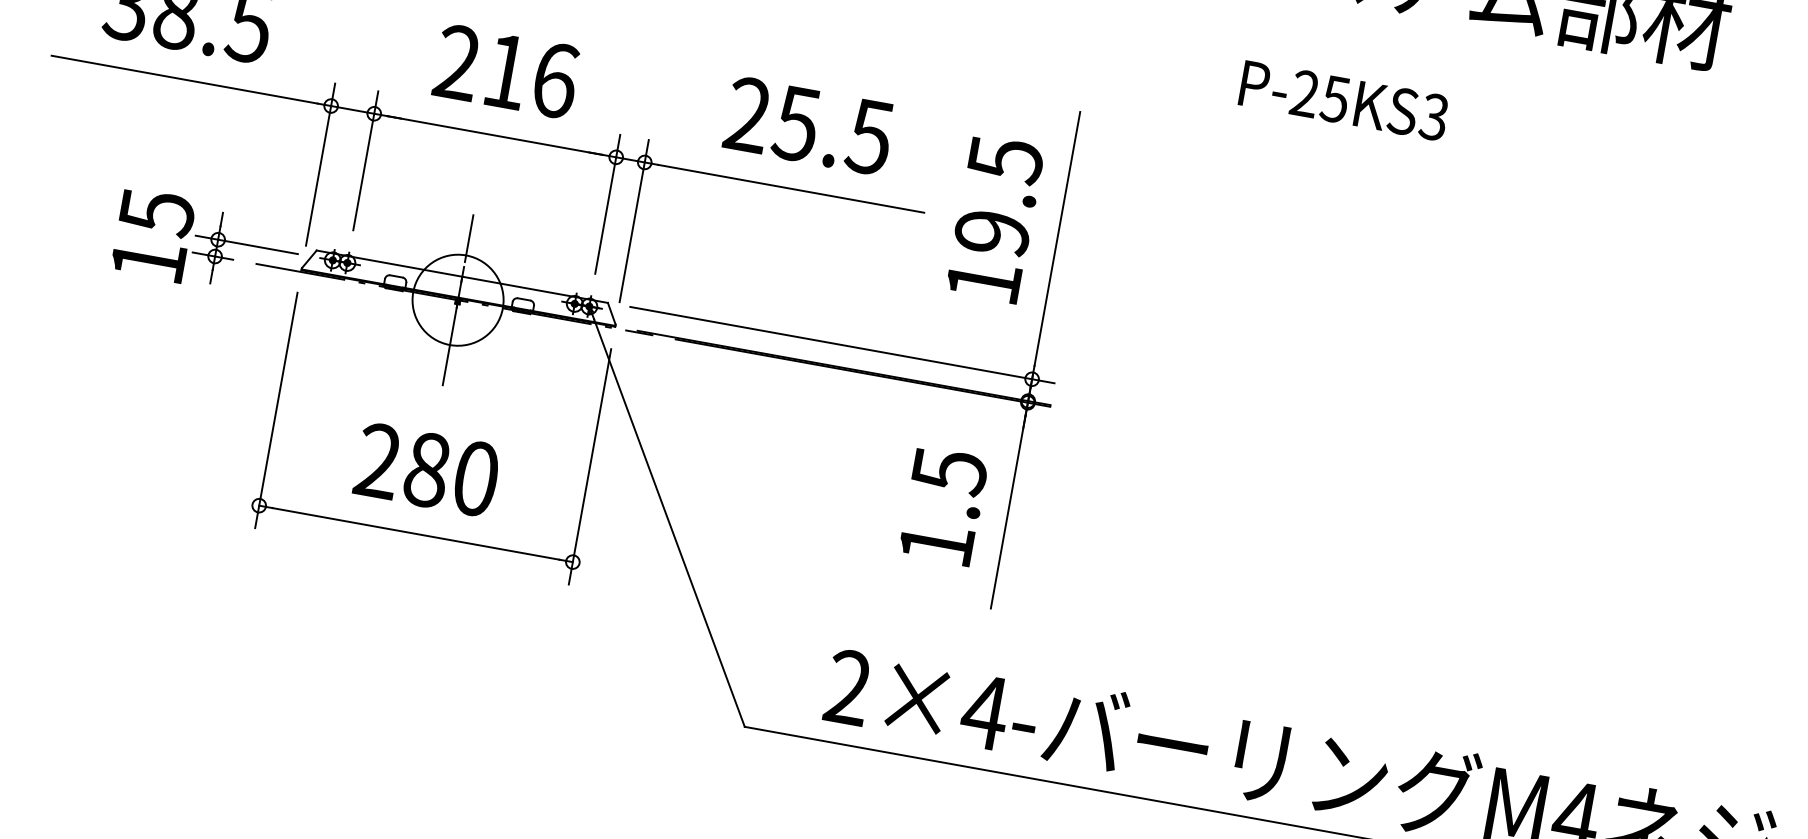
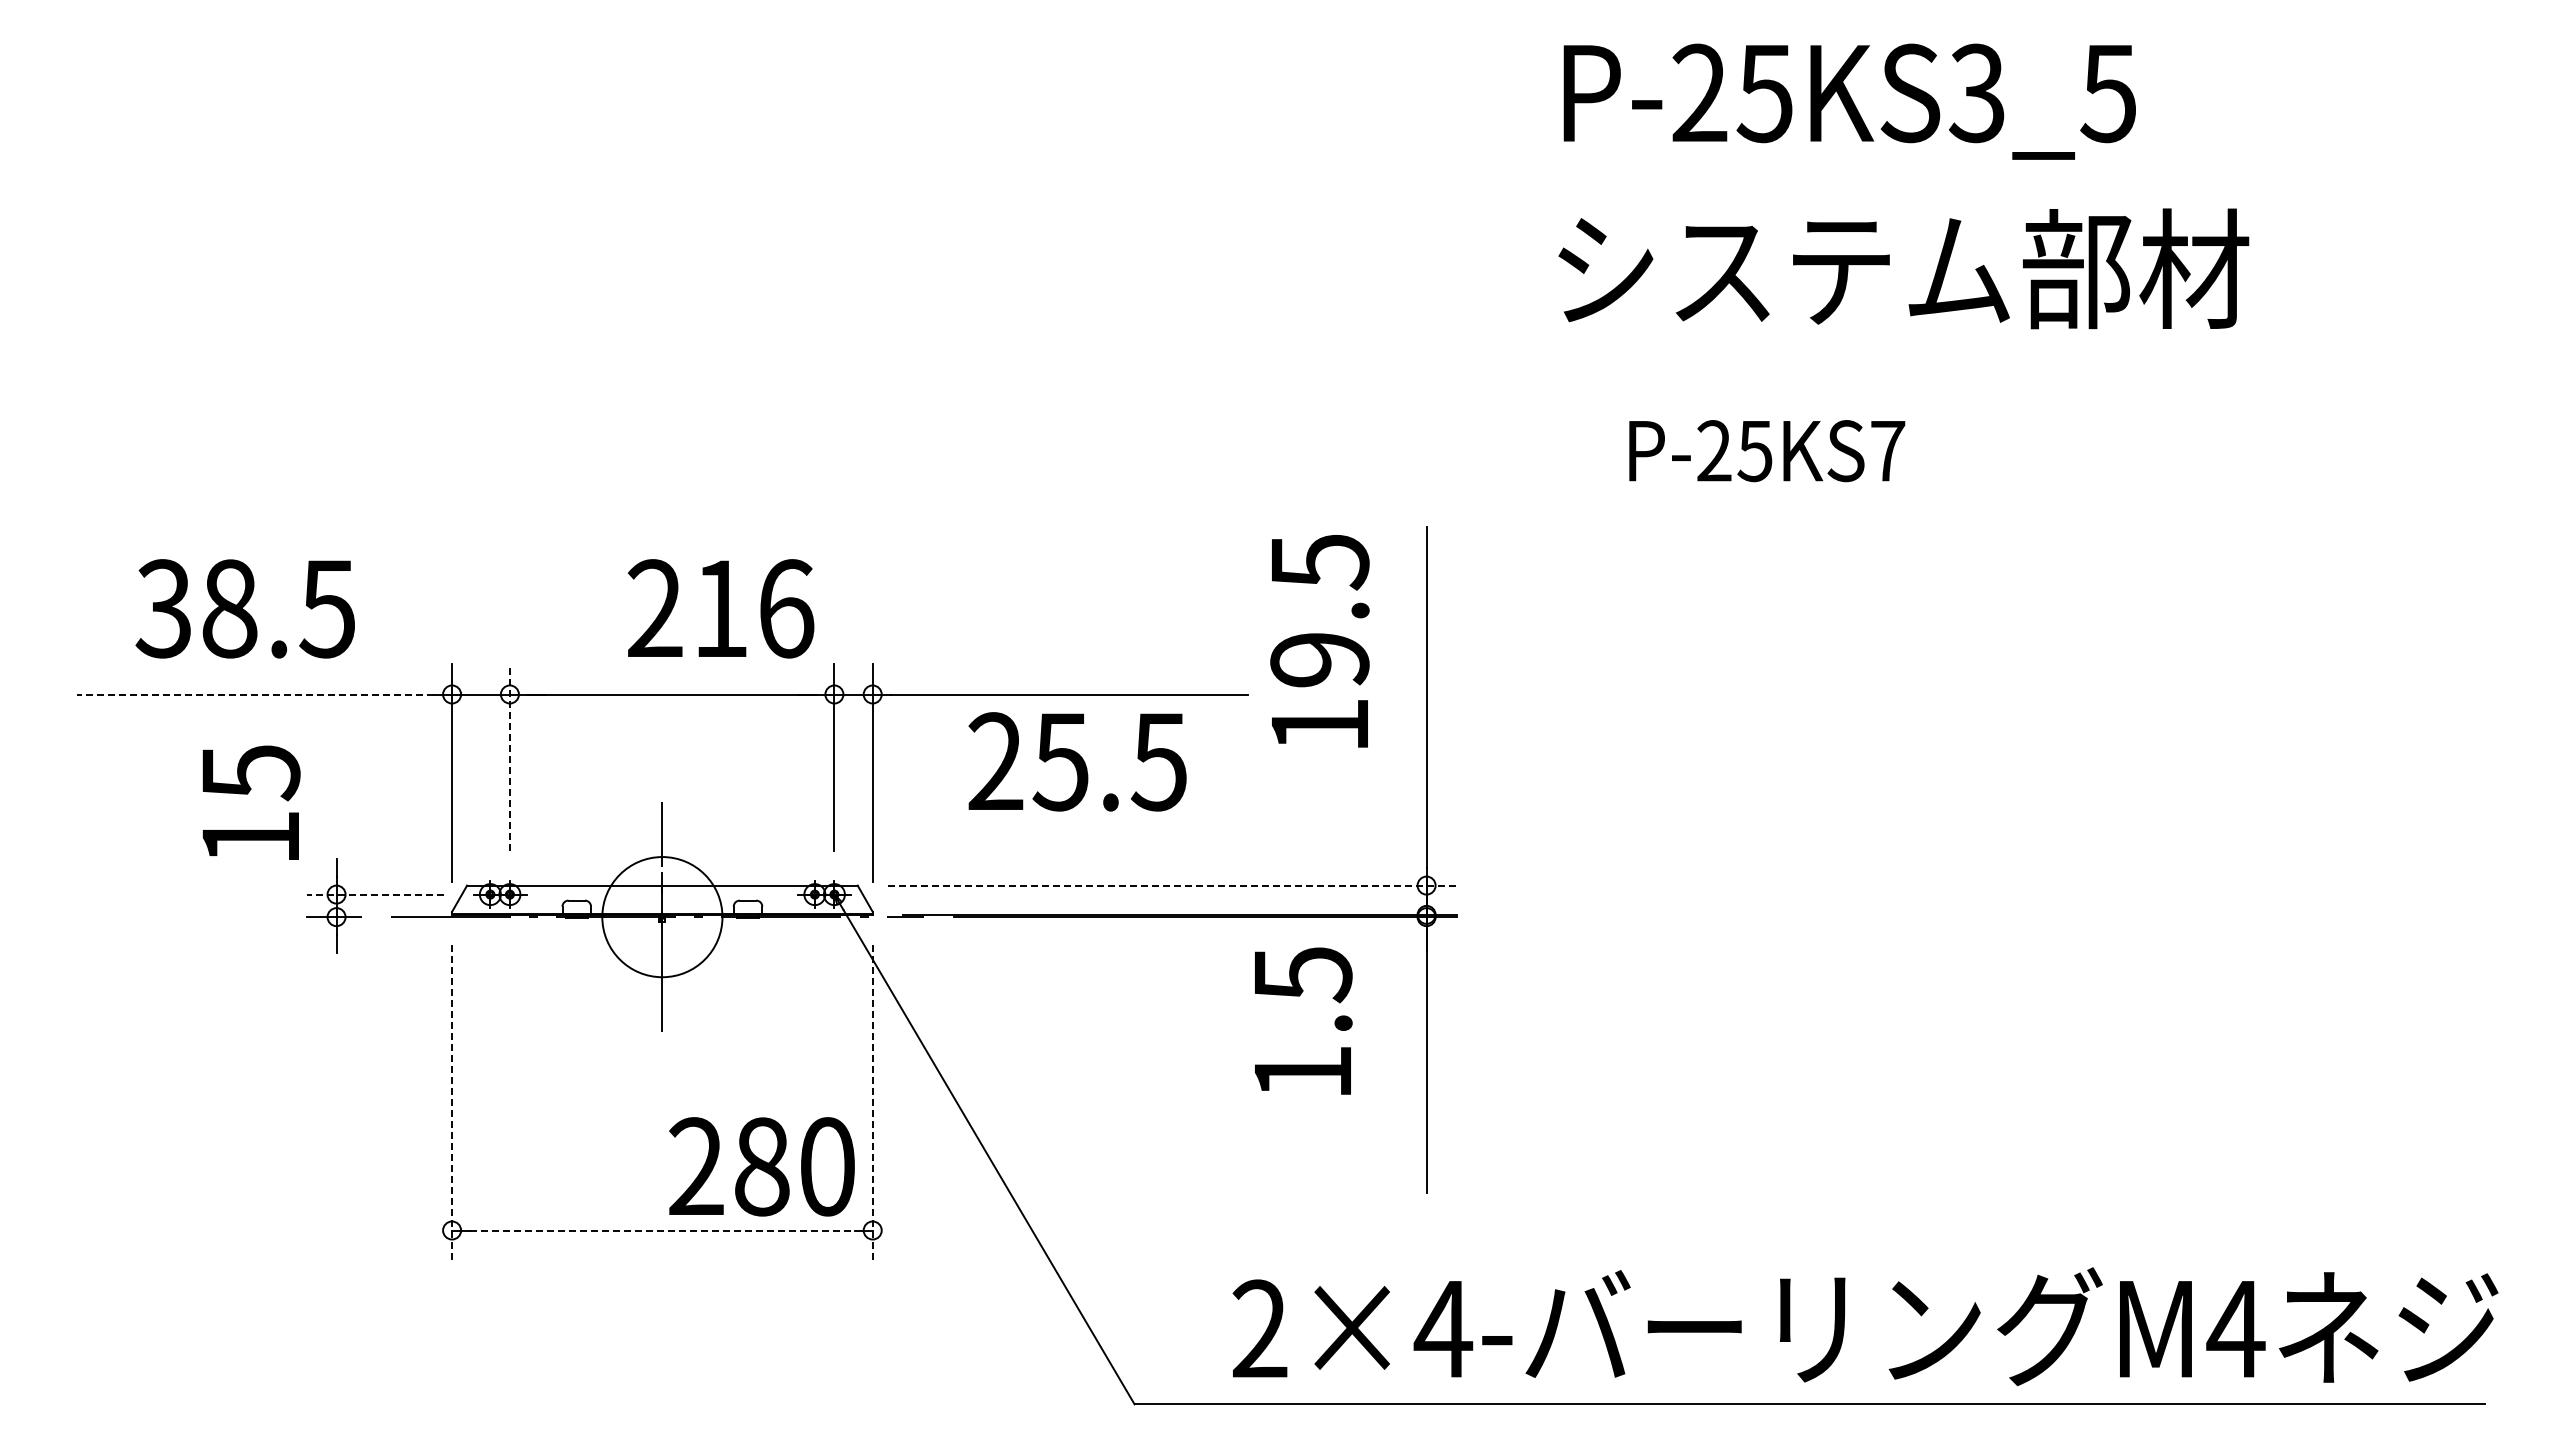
text: (507, 71) -> (721, 608), moved
line: (184, 79) -> (255, 694), solid -> dashed
text: (1434, 117) -> (1887, 451), P-25KS3 -> P-25KS7
text: (808, 125) -> (1077, 761), moved
line: (365, 160) -> (509, 757), solid -> dashed
text: (994, 219) -> (1319, 641), moved
text: (153, 234) -> (251, 802), moved
line: (247, 244) -> (375, 894), solid -> dashed
line: (842, 345) -> (1172, 885), solid -> dashed
line: (276, 410) -> (452, 1102), solid -> dashed
line: (589, 466) -> (872, 1102), solid -> dashed
text: (426, 469) -> (761, 1166), moved
text: (943, 505) -> (1303, 1020), moved
line: (416, 533) -> (662, 1230), solid -> dashed

